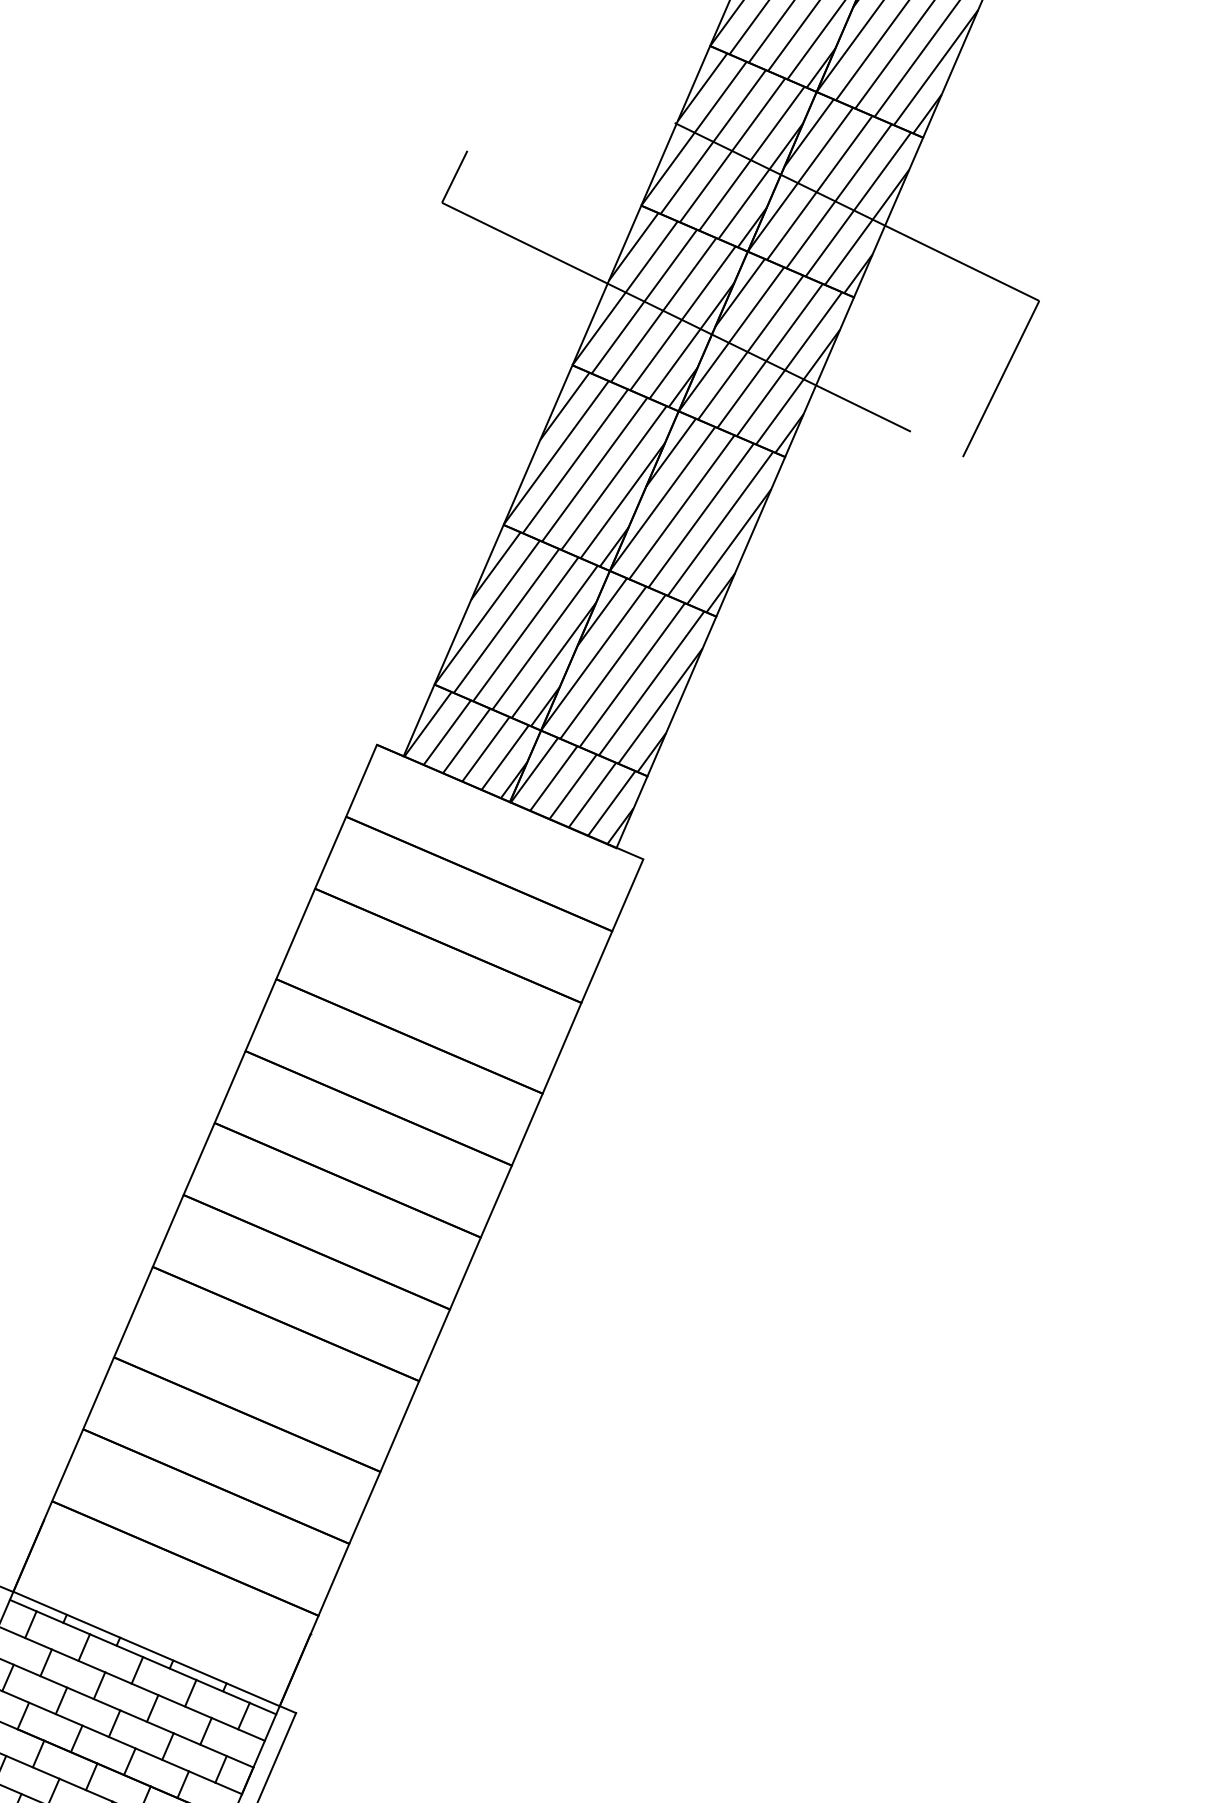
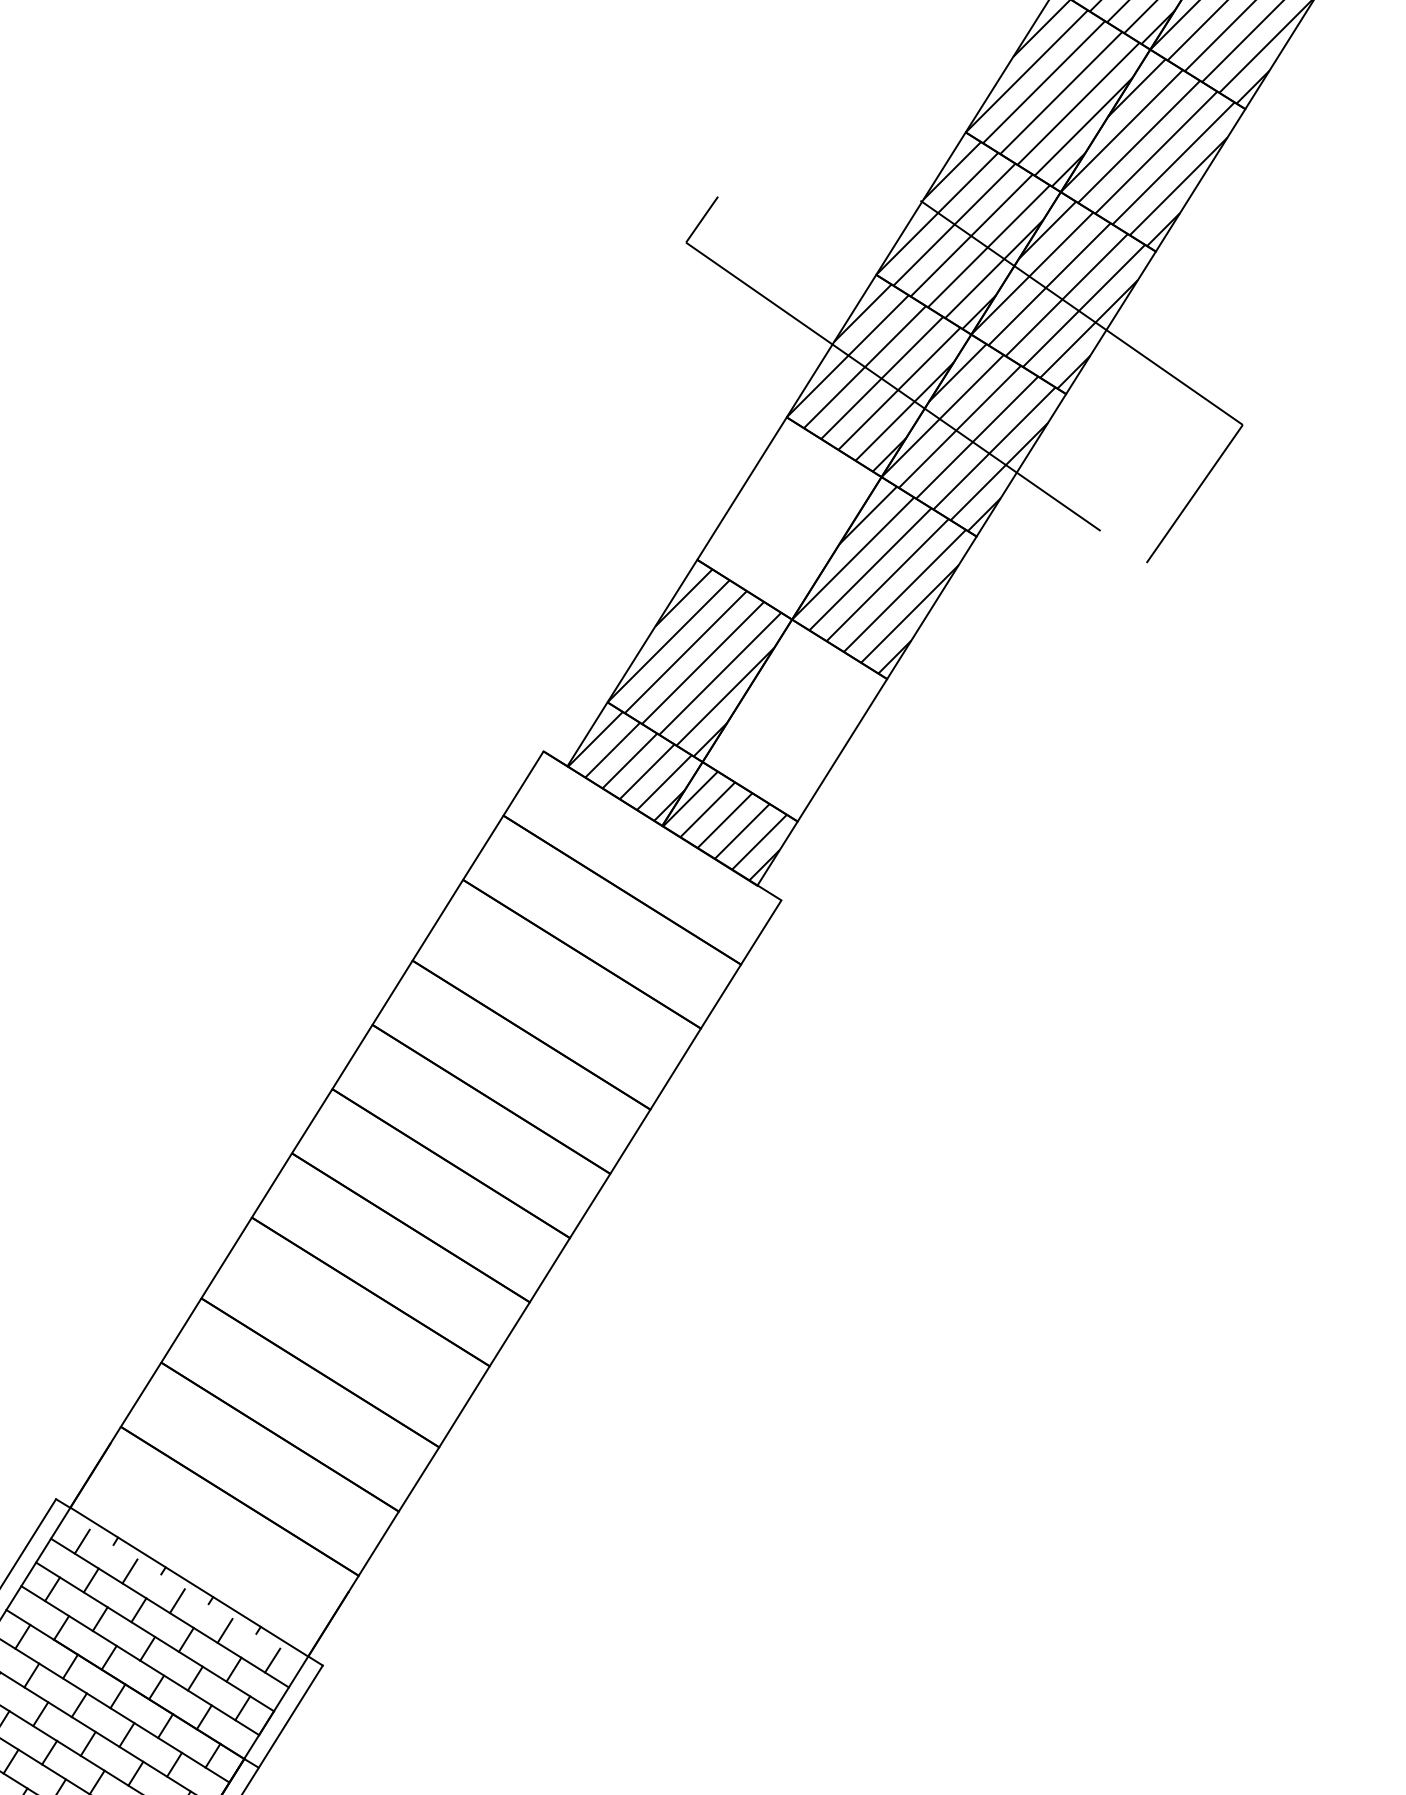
hatch: (585, 471) -> (783, 520), removed
hatch: (623, 676) -> (789, 722), removed
line: (142, 1656) -> (184, 1588), removed

